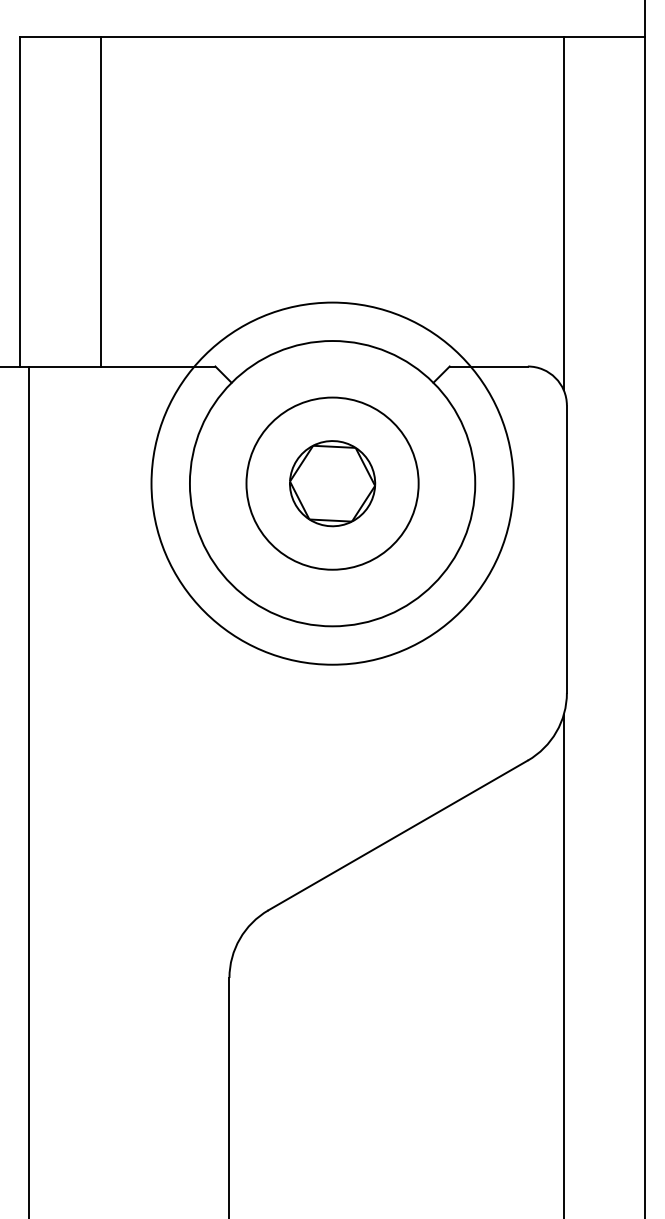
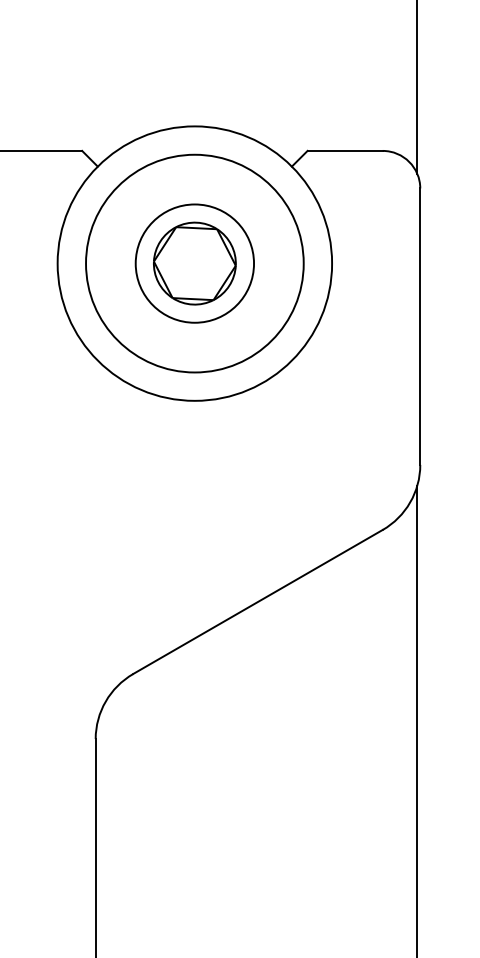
circle: (332, 483) -> (194, 263), size x0.62
circle: (332, 483) -> (194, 263), size x0.71

